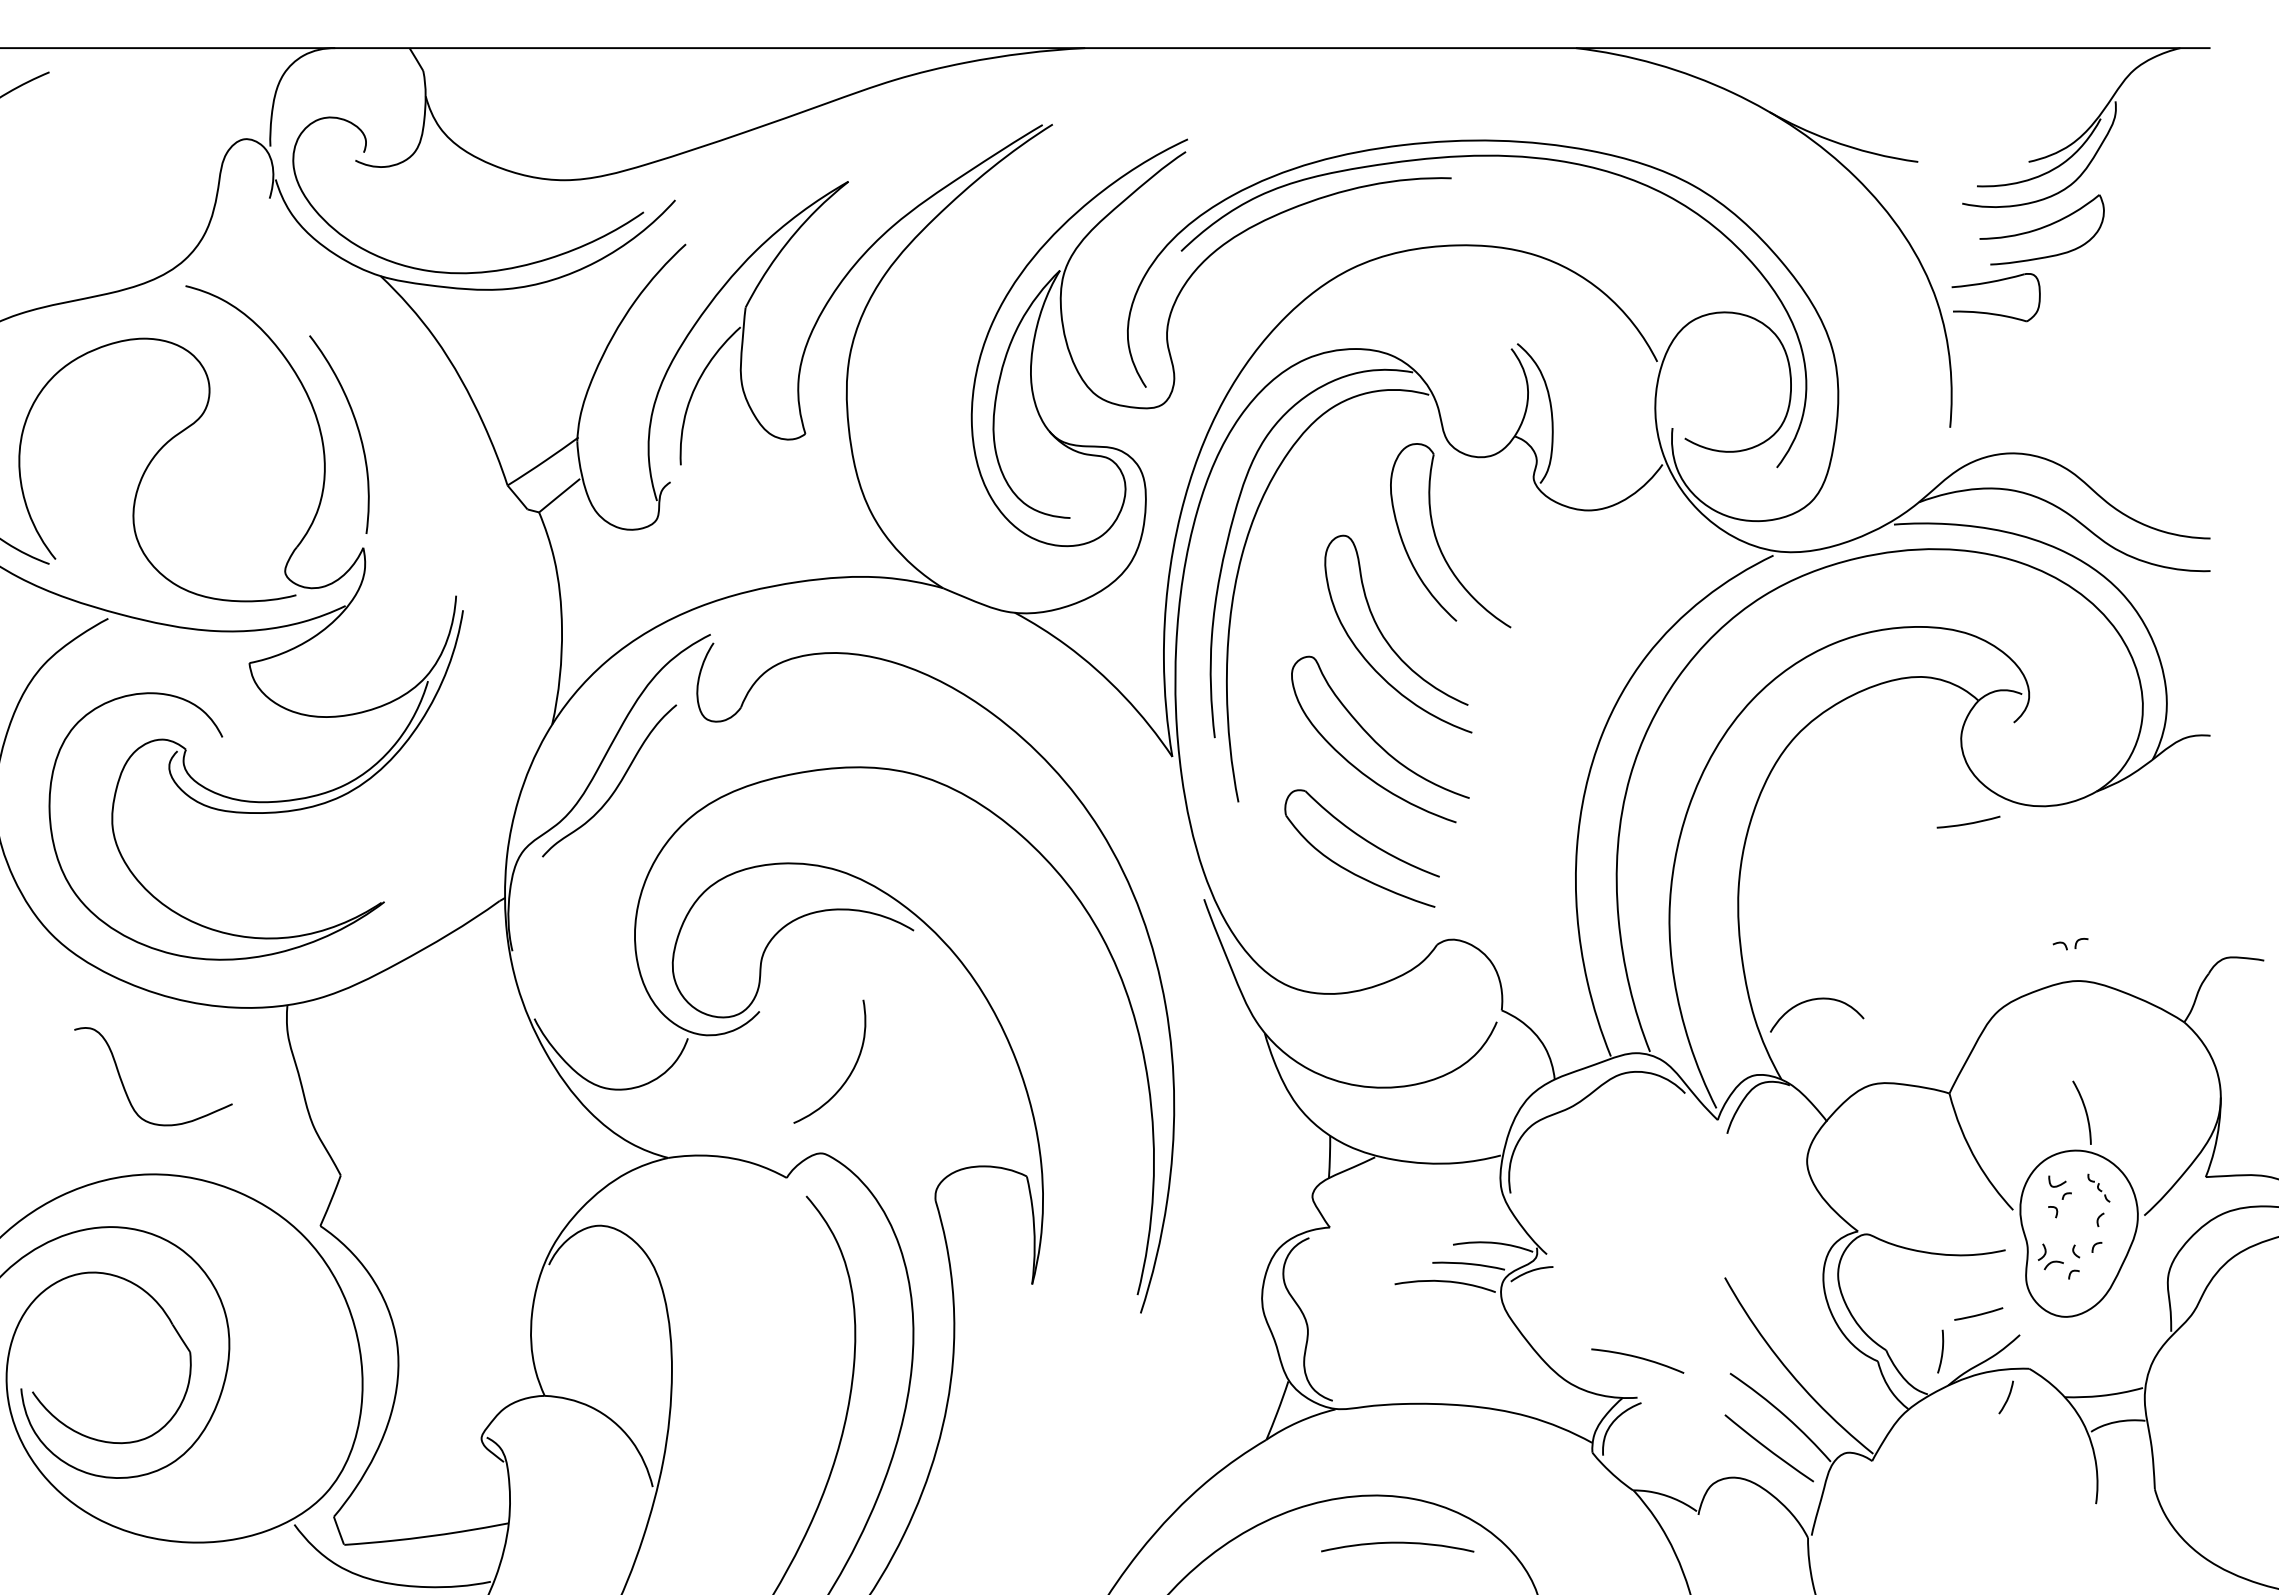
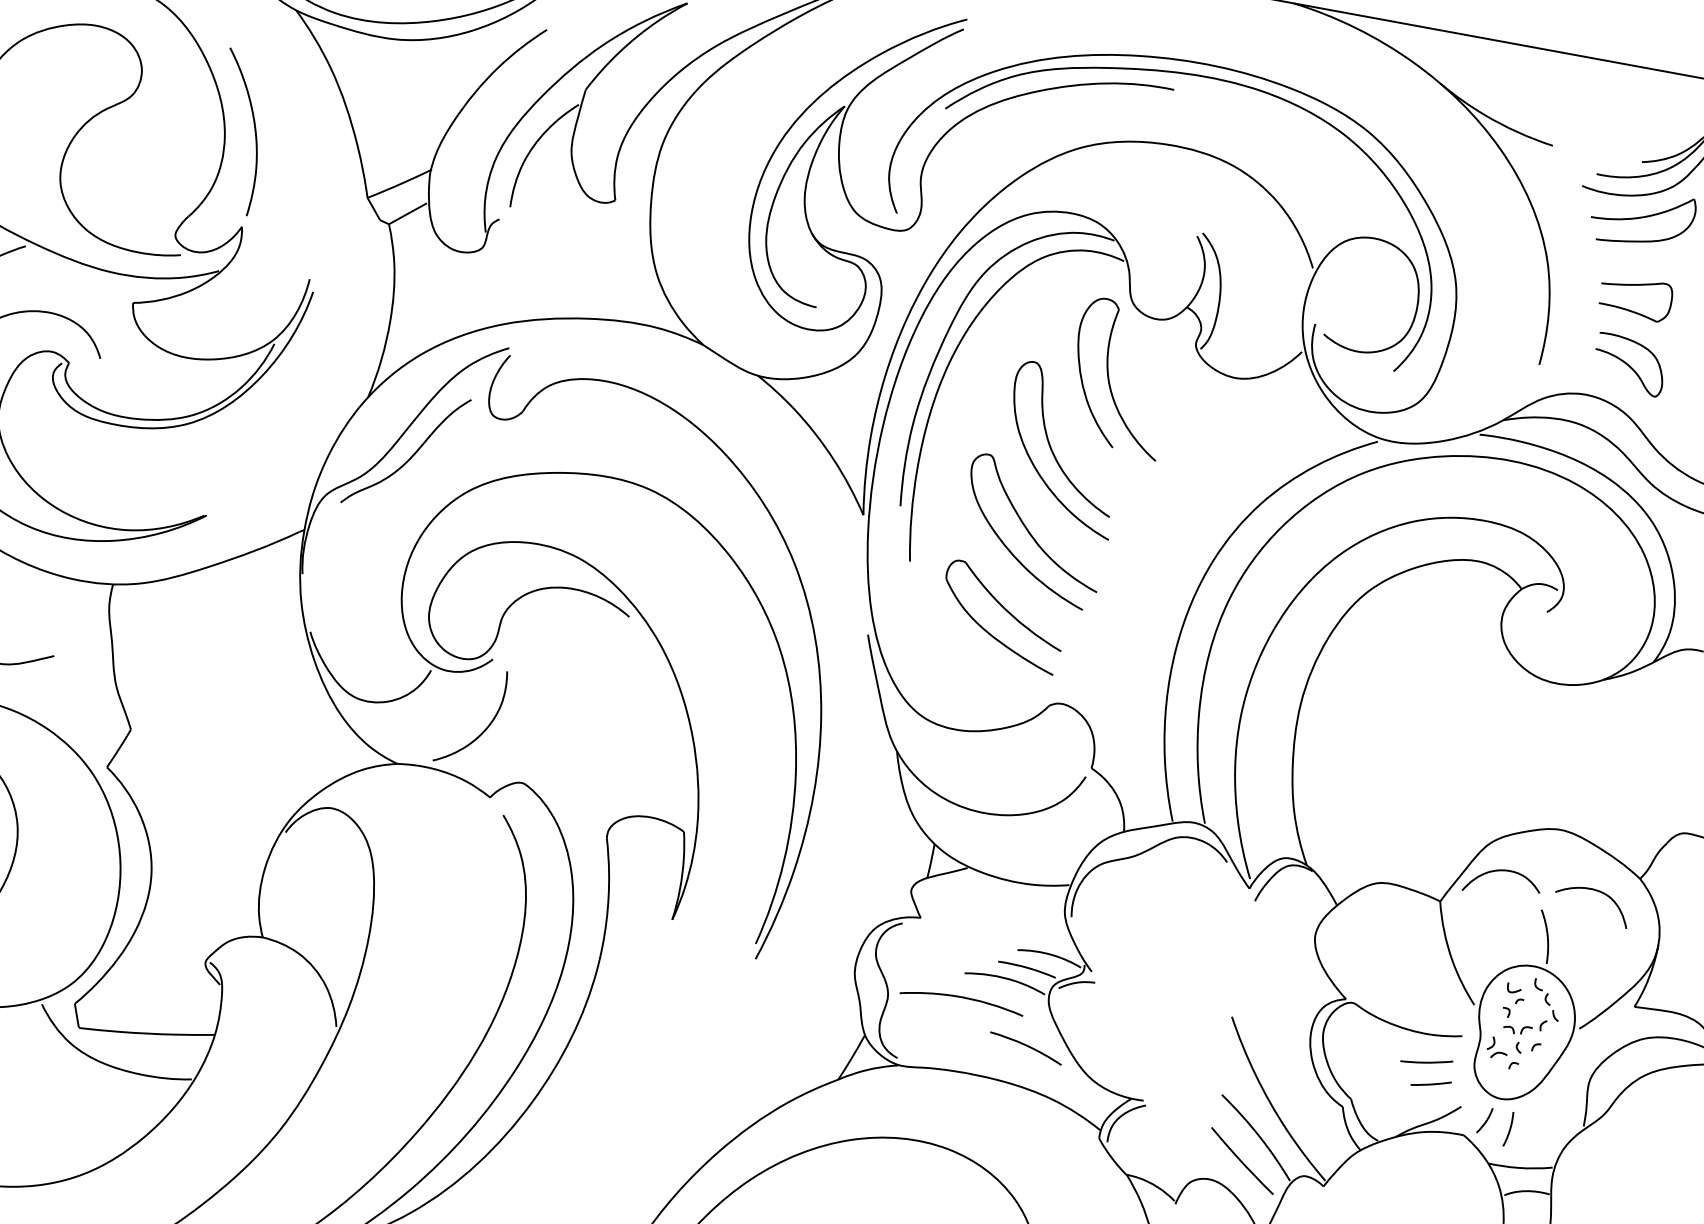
part: (1995, 282) -> (1637, 285), moved
curve: (2057, 407) -> (1628, 364), added
curve: (1968, 822) -> (1426, 1061), moved
part: (2070, 944) -> (1517, 1029), moved
curve: (1815, 1000) -> (1503, 871), moved
curve: (2132, 1046) -> (1594, 890), added
curve: (848, 1075) -> (483, 730), moved
part: (2098, 1187) -> (1546, 999), size x1.67
curve: (1941, 1351) -> (1509, 1129), moved
curve: (1637, 1358) -> (1026, 1046), moved
curve: (2007, 1397) -> (1485, 1120), moved
curve: (1397, 1543) -> (962, 998), moved

